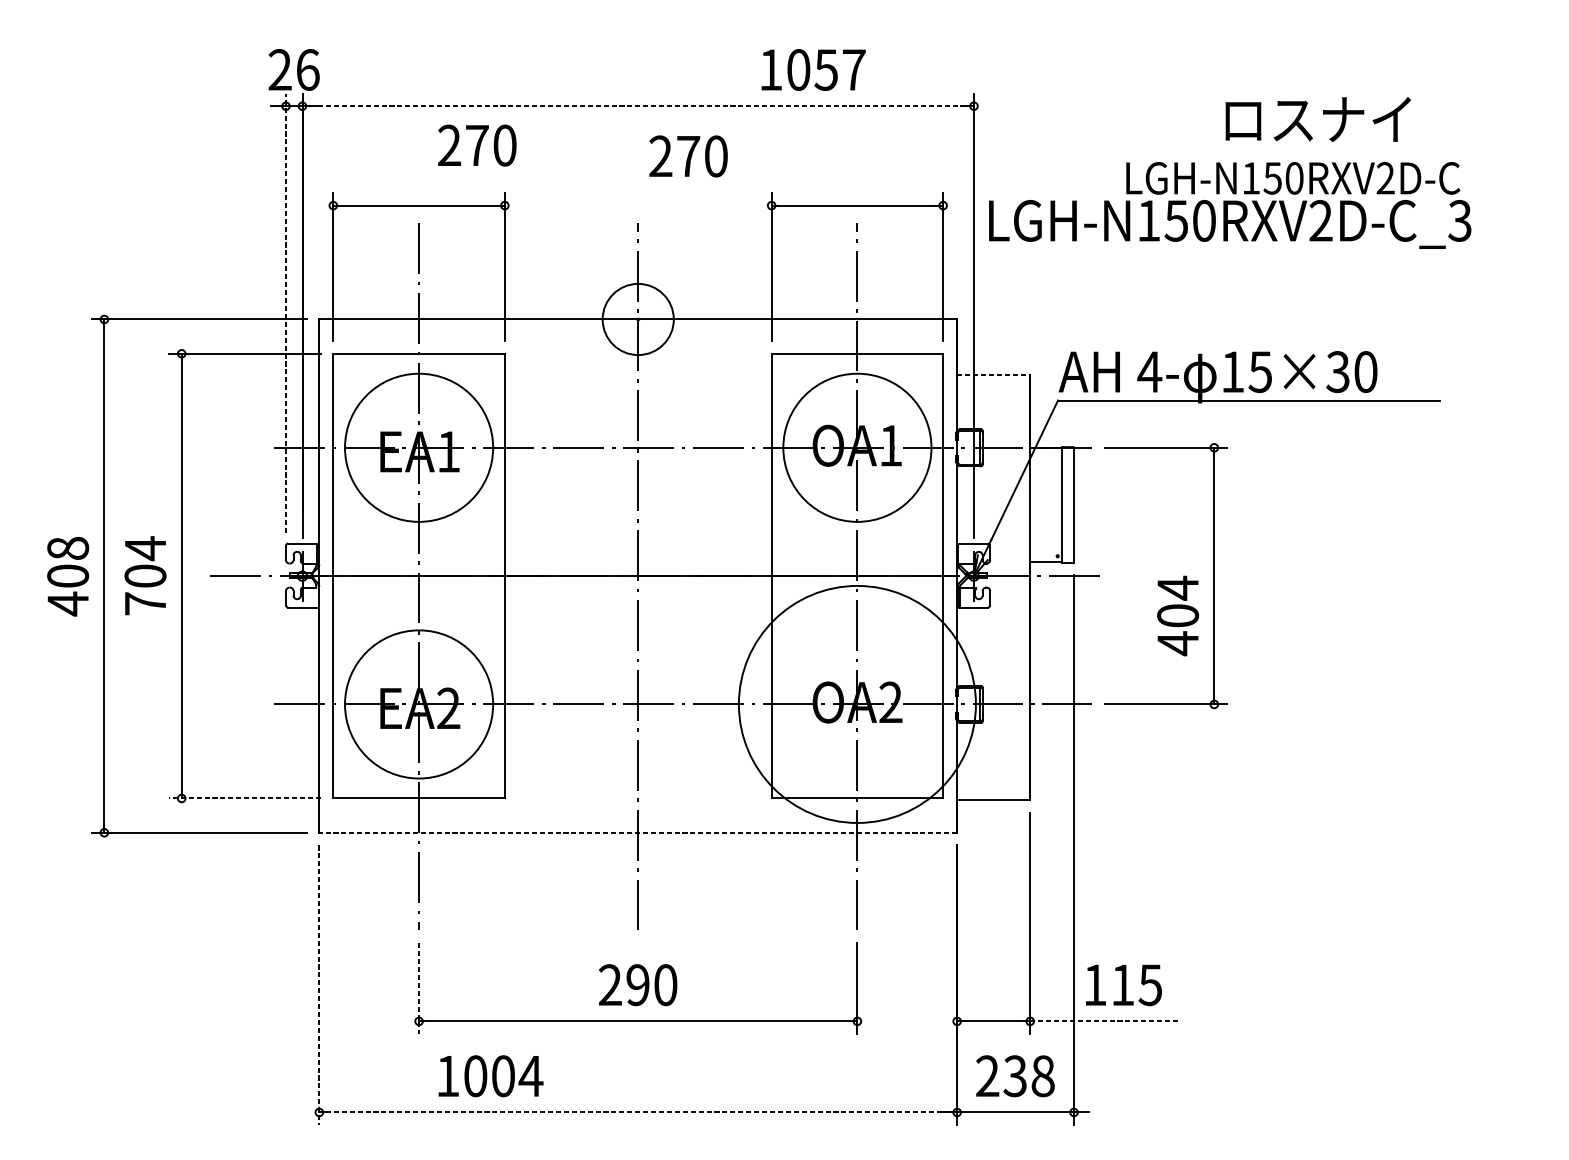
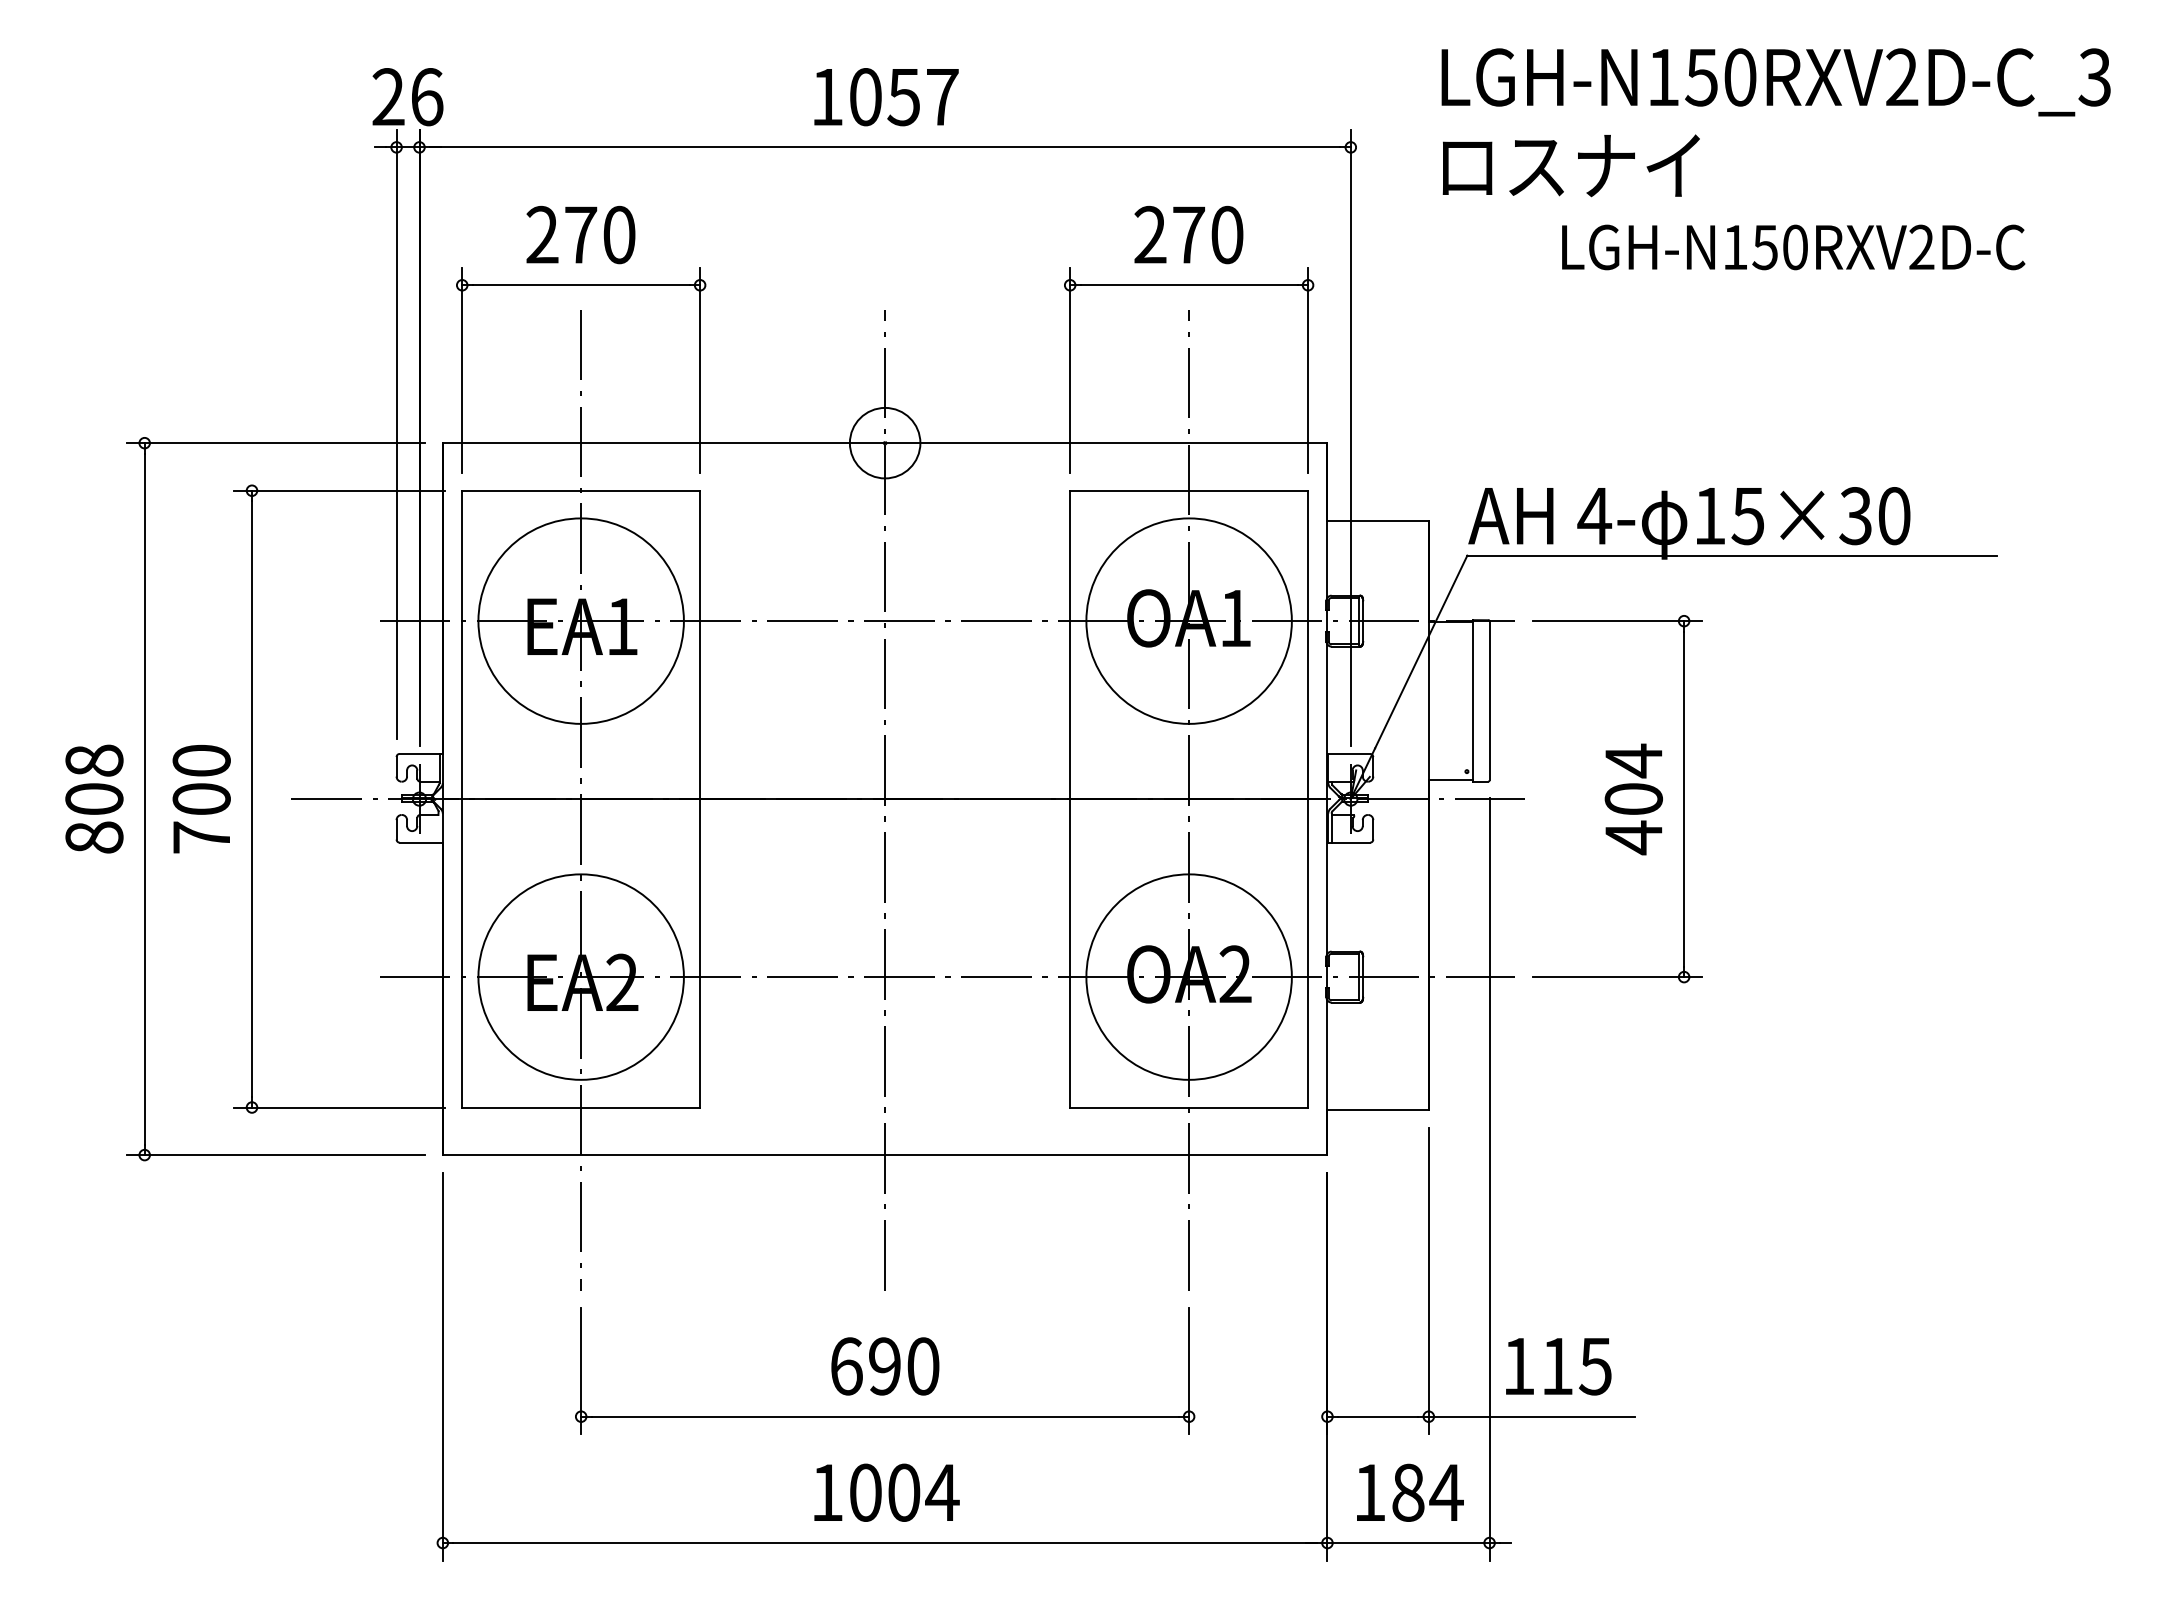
text: (813, 70) -> (886, 97), moved
line: (638, 106) -> (885, 147), dashed -> solid
text: (1317, 119) -> (1570, 165), moved
text: (476, 145) -> (580, 234), moved
text: (688, 156) -> (1188, 234), moved
text: (1229, 224) -> (1775, 82), moved
line: (285, 313) -> (396, 434), dashed -> solid
circle: (637, 318) -> (884, 442), size x0.71
line: (993, 375) -> (1378, 520), dashed -> solid
text: (145, 548) -> (201, 760), 704 -> 700
text: (68, 603) -> (94, 837), 408 -> 808
text: (1177, 616) -> (1633, 799), moved
circle: (856, 704) -> (1188, 976), size x0.62
line: (244, 798) -> (339, 1107), dashed -> solid
line: (637, 833) -> (884, 1155), dashed -> solid
line: (319, 985) -> (442, 1366), dashed -> solid
text: (610, 985) -> (846, 1366), 290 -> 690
line: (419, 988) -> (581, 1371), dashed -> solid
line: (1104, 1021) -> (1532, 1416), dashed -> solid
text: (490, 1076) -> (886, 1492), moved
text: (1015, 1076) -> (1408, 1492), 238 -> 184
line: (638, 1112) -> (885, 1543), dashed -> solid

